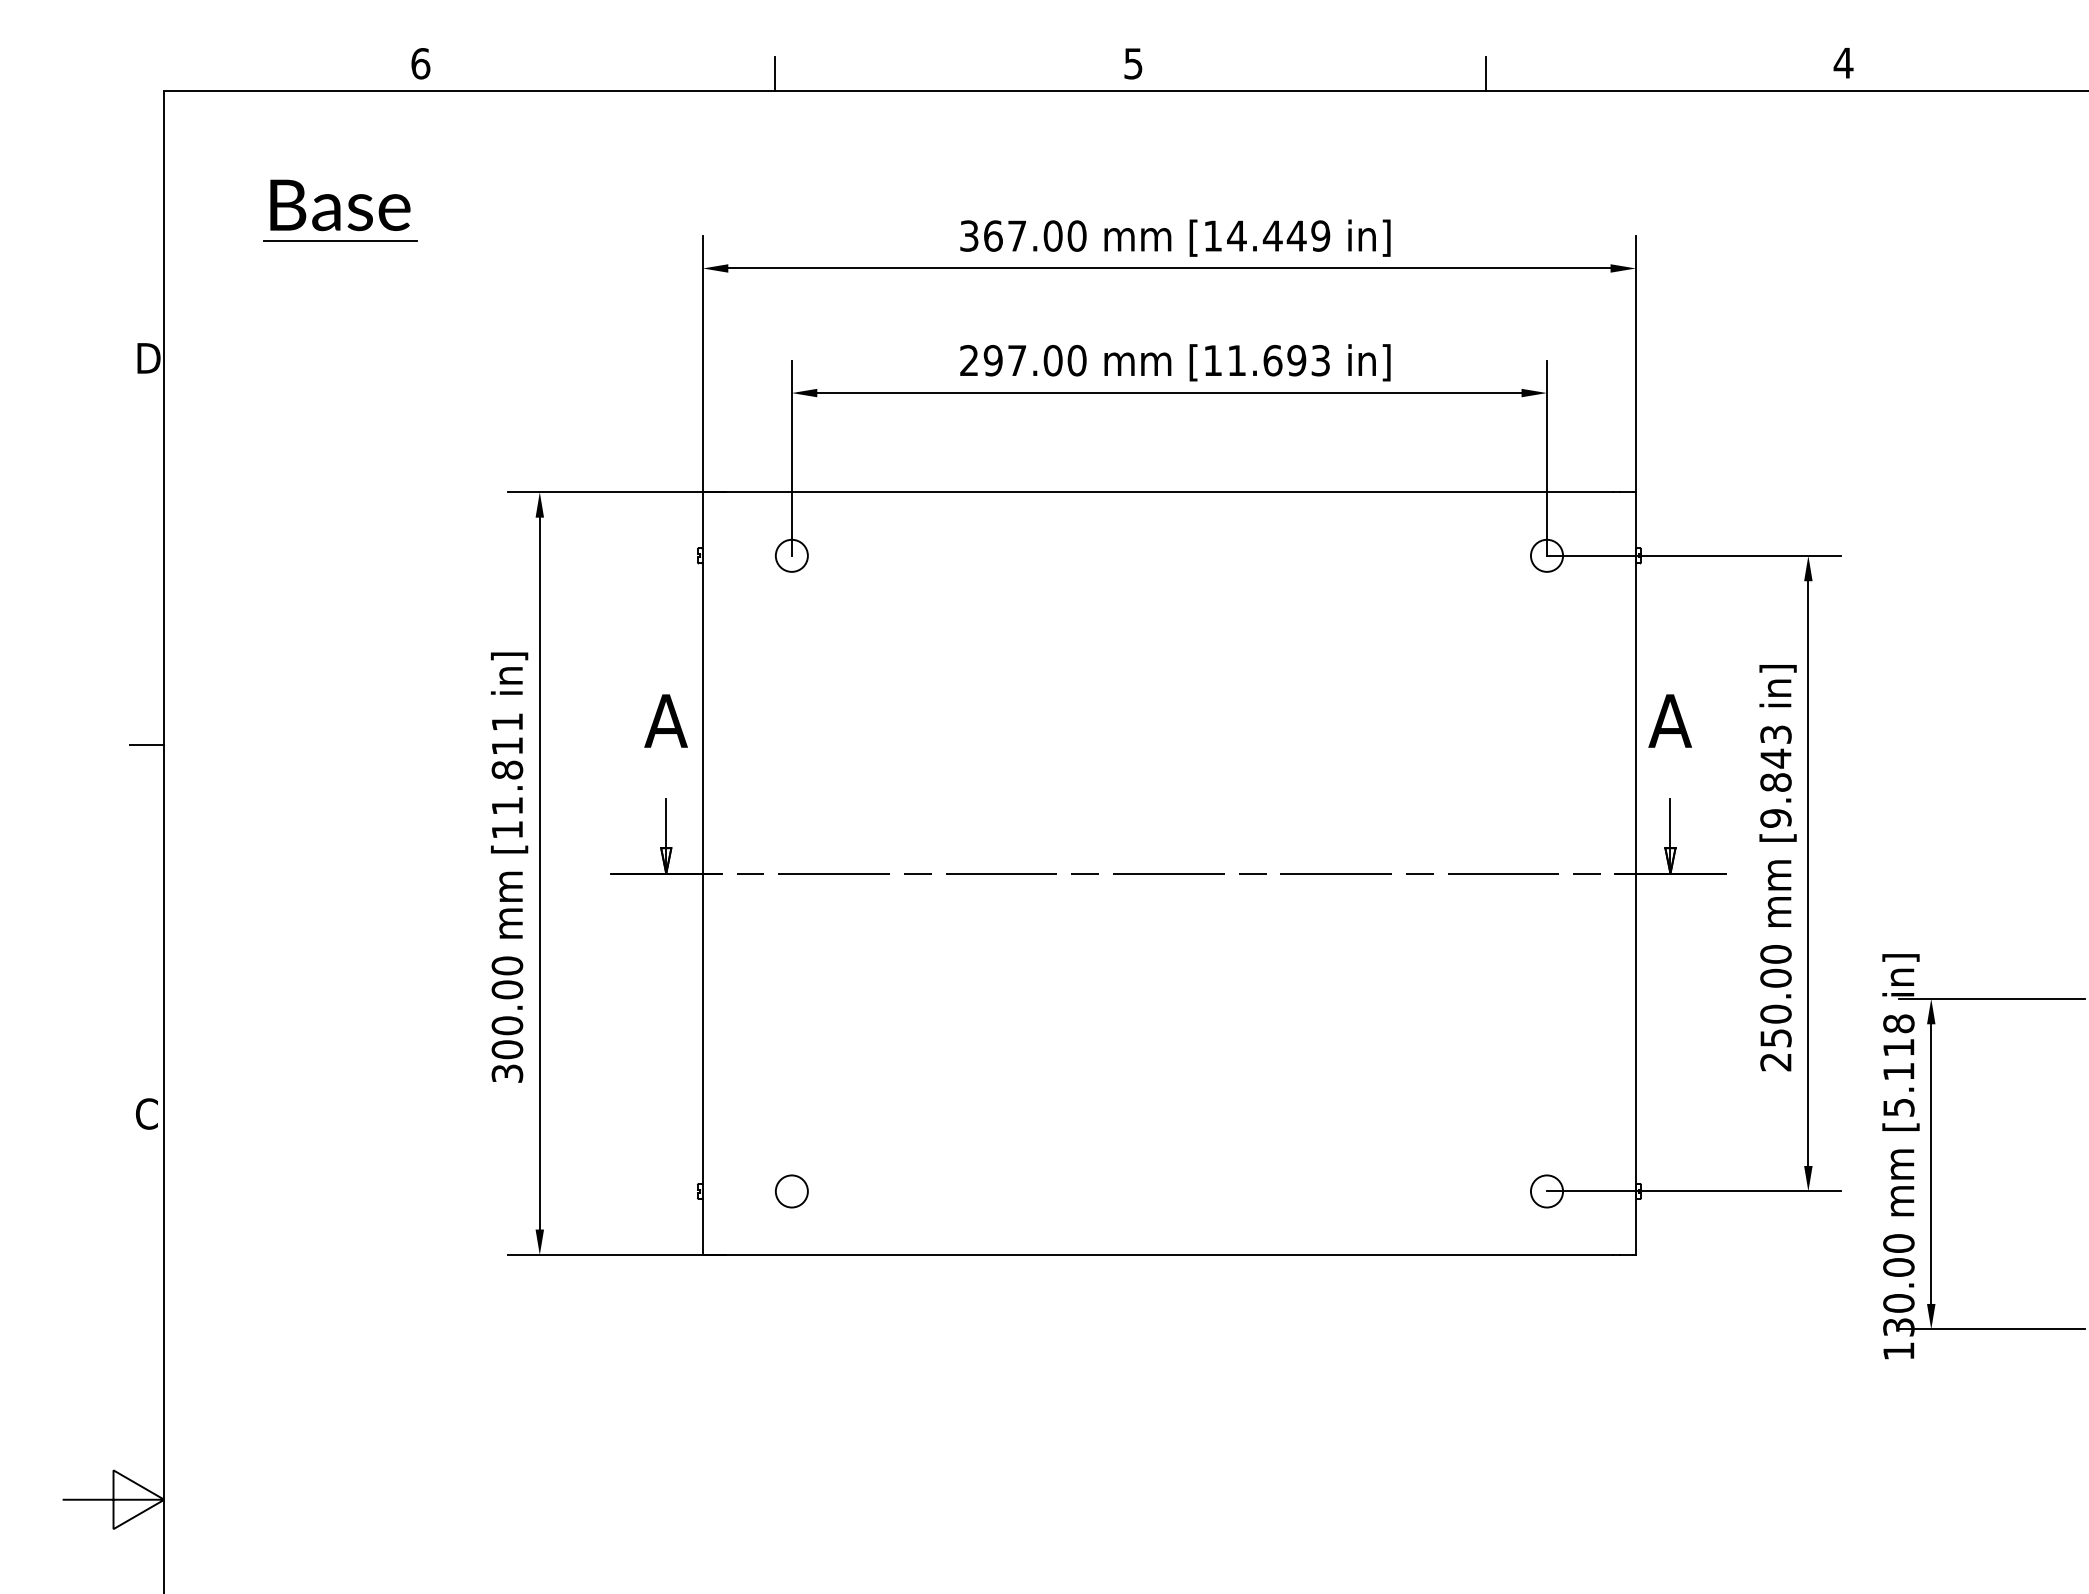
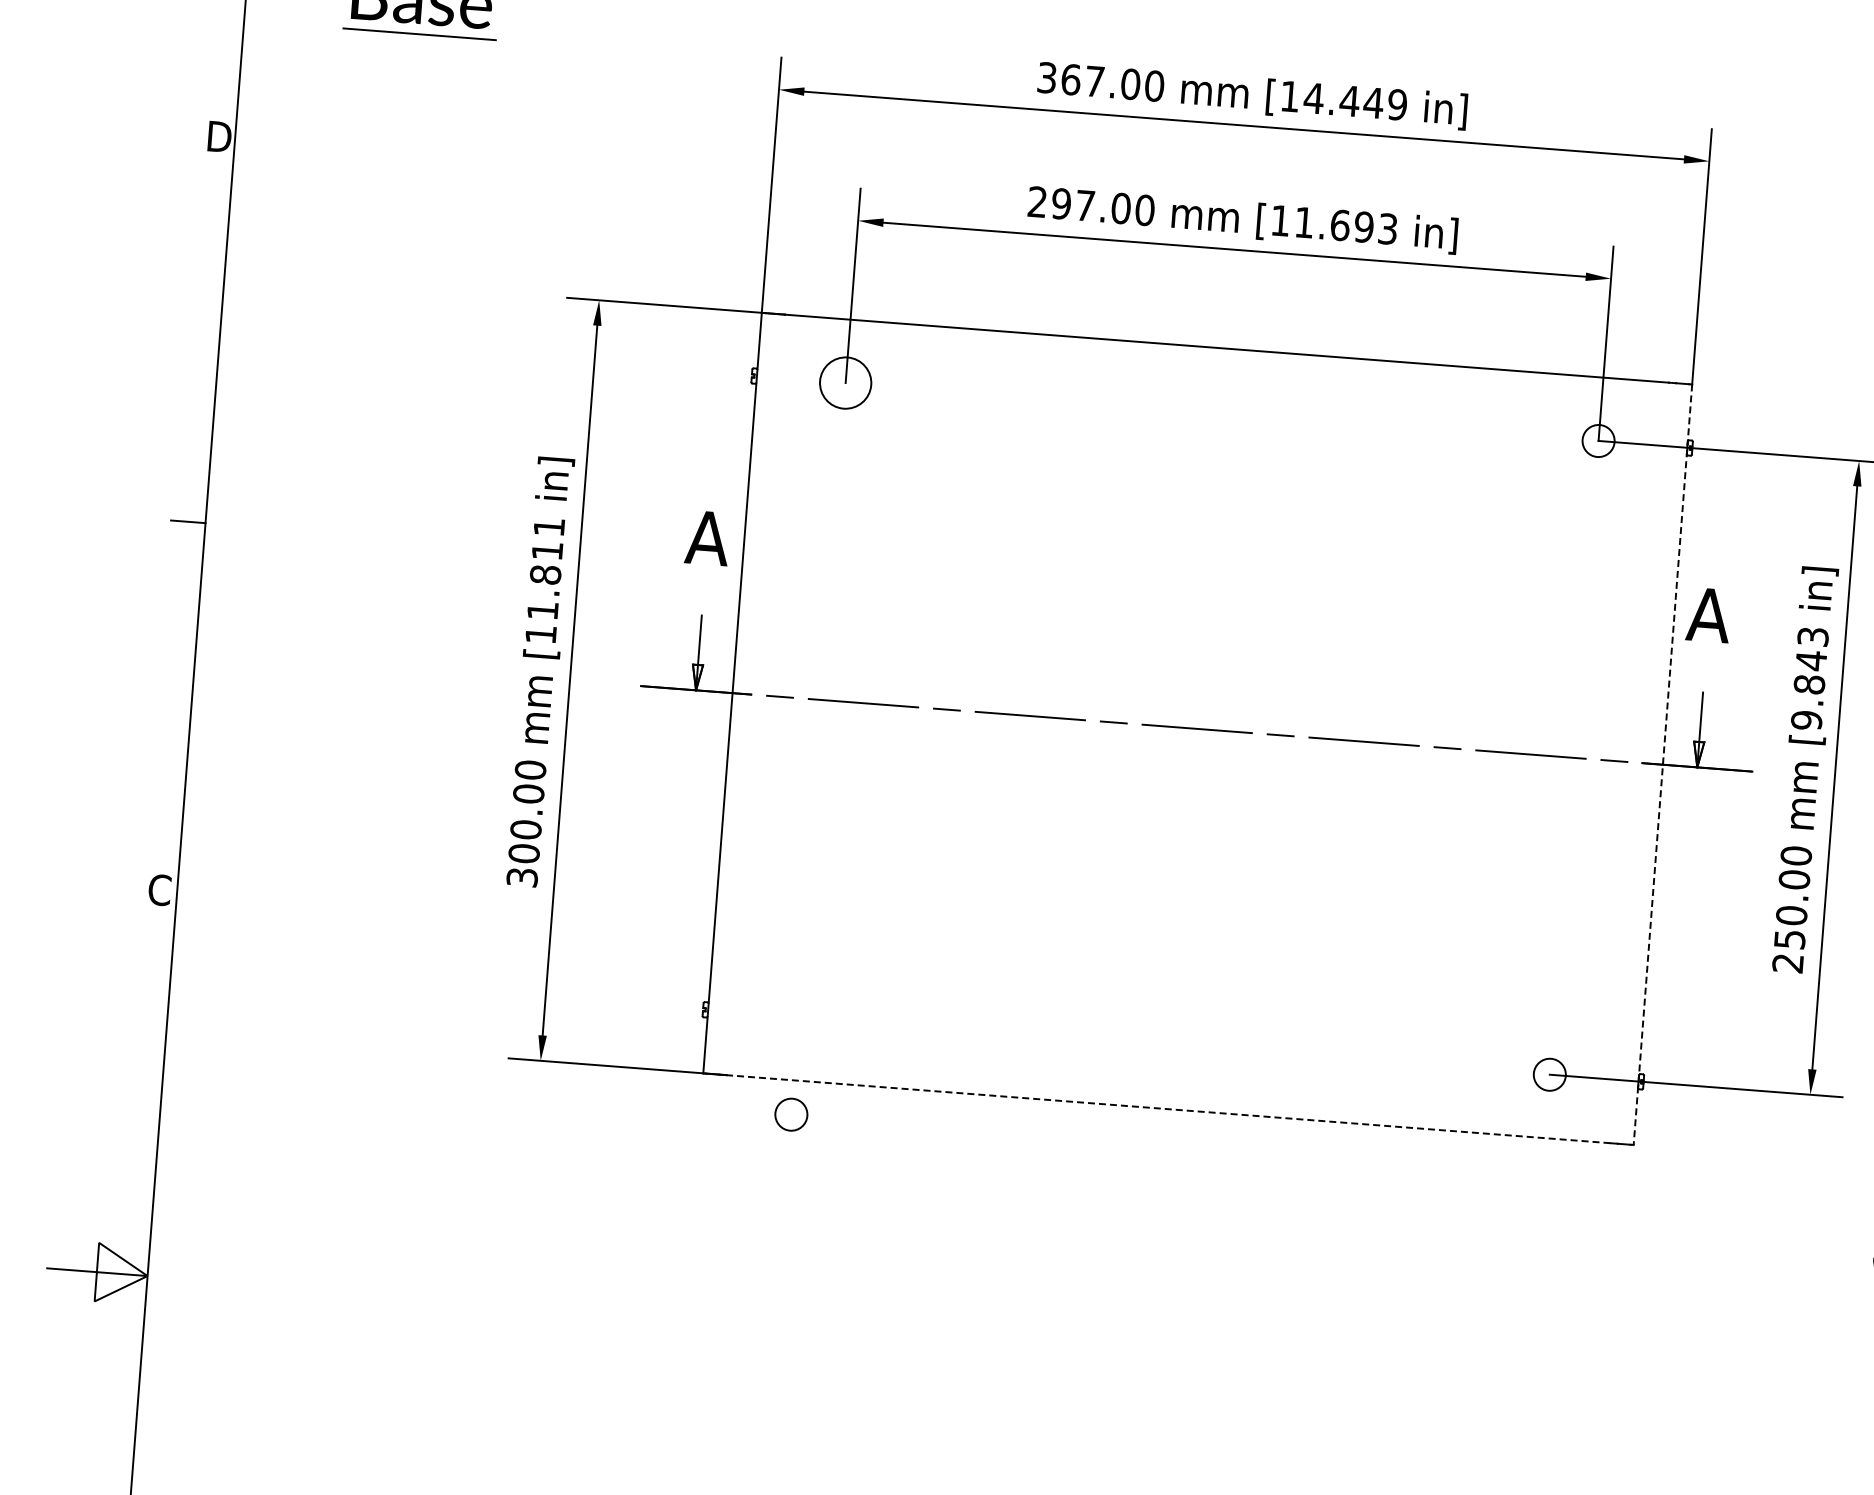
circle: (791, 555) -> (845, 382), size x1.6
line: (1636, 874) -> (1663, 765), solid -> dashed
circle: (791, 1191) -> (791, 1114), moved
line: (1168, 1255) -> (1167, 1109), solid -> dashed

